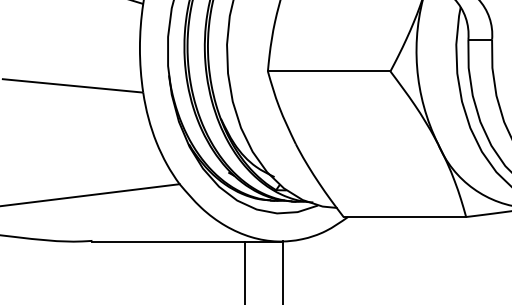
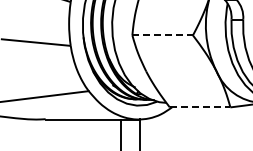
line: (330, 71) -> (163, 35), solid -> dashed
line: (405, 217) -> (200, 107), solid -> dashed

